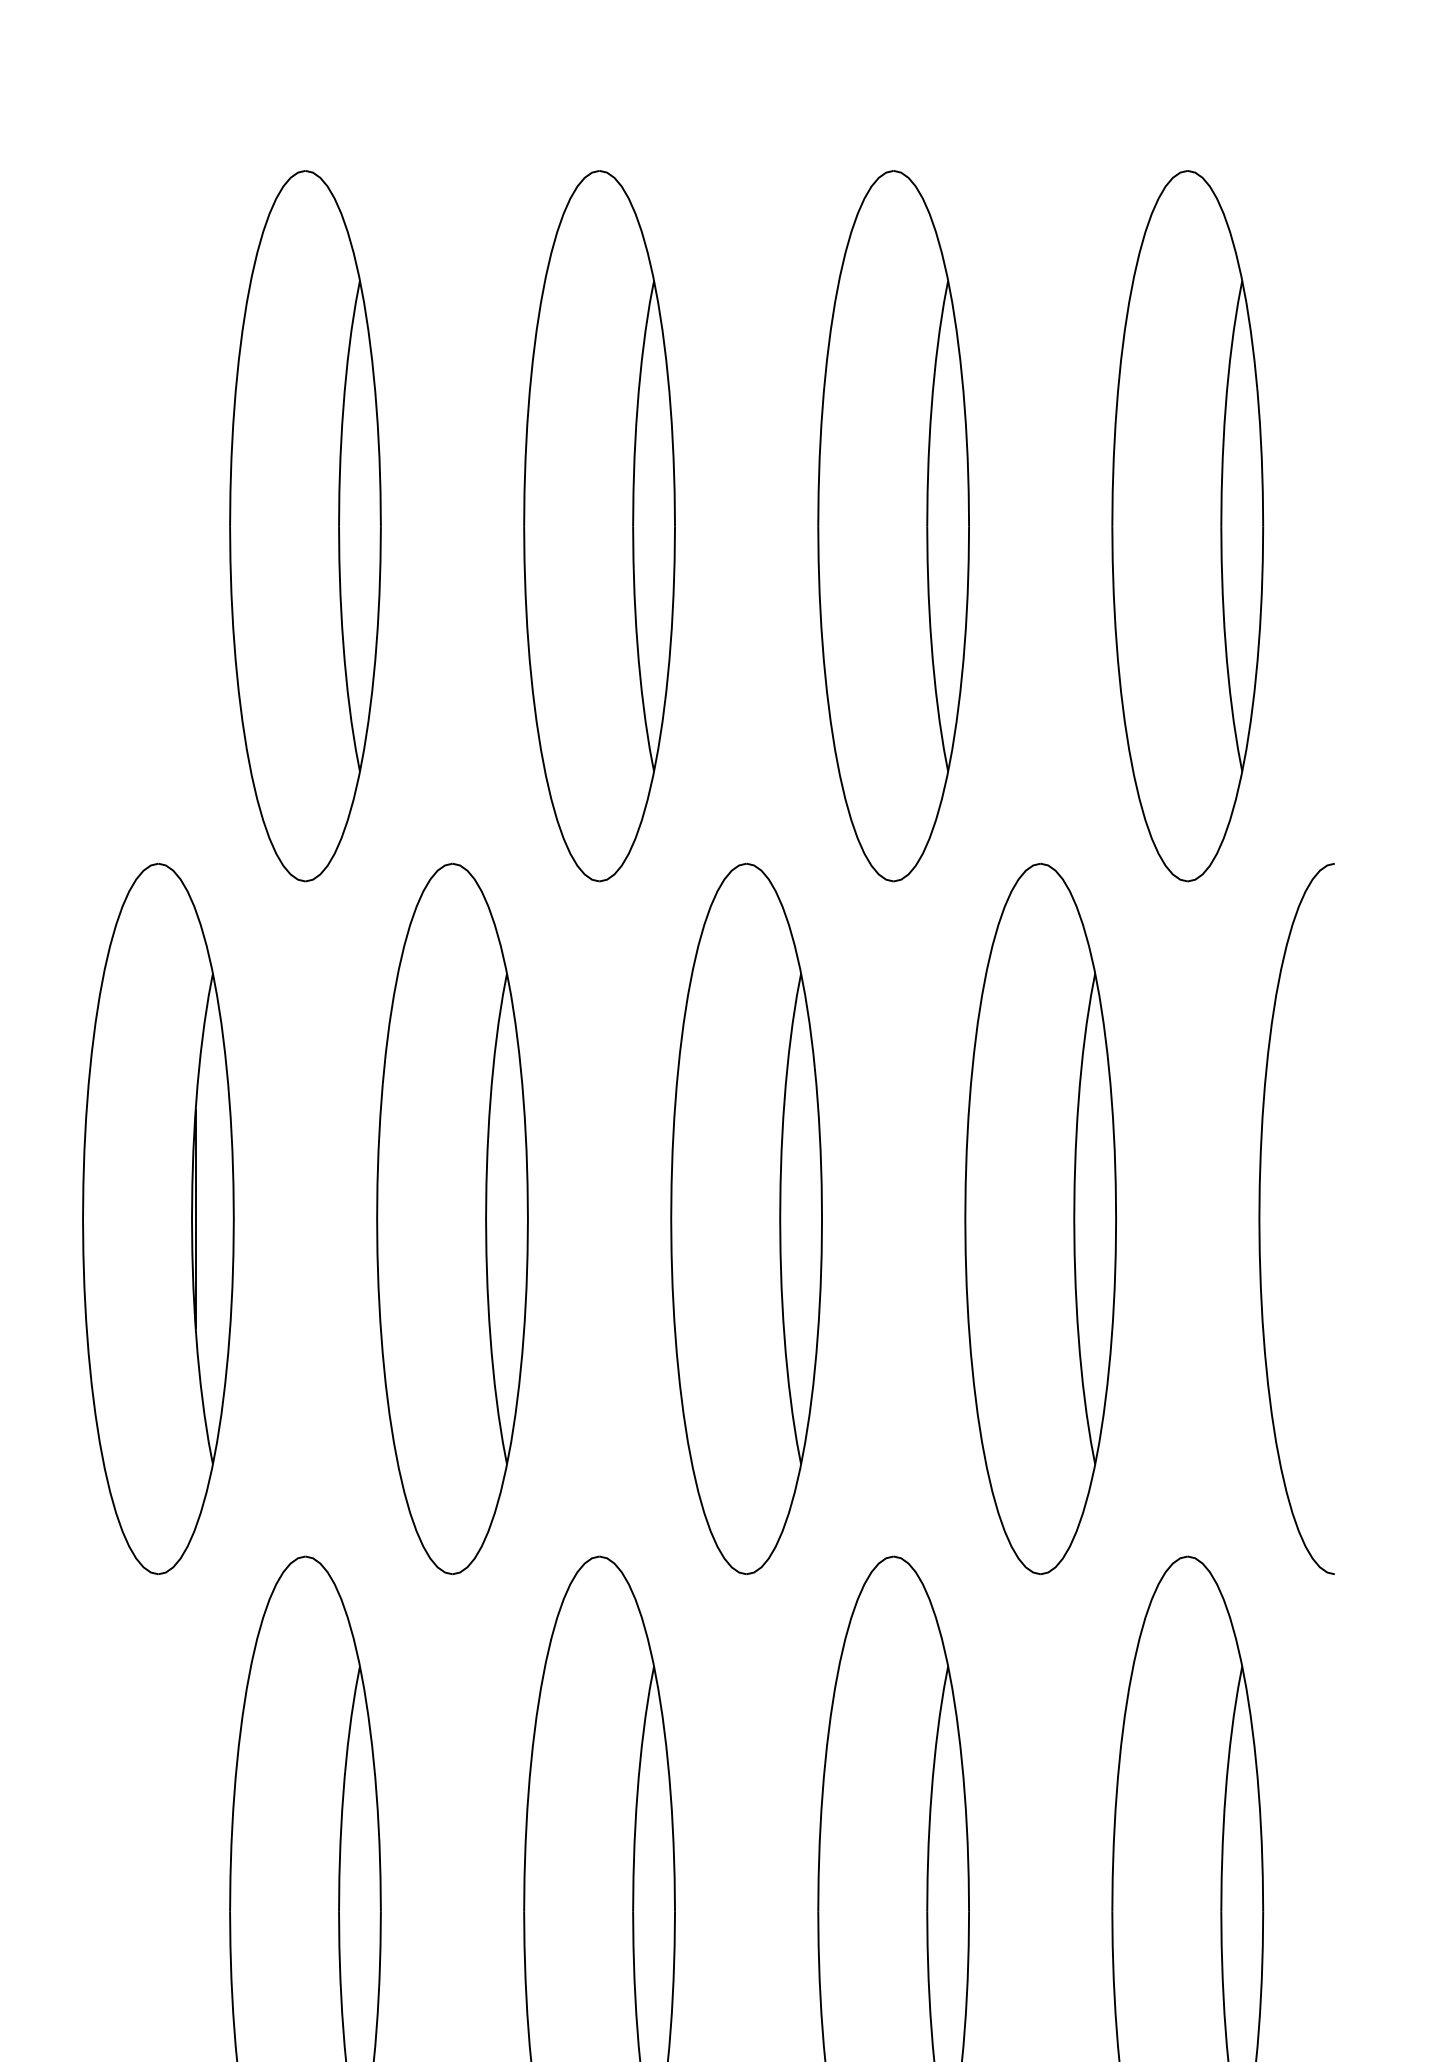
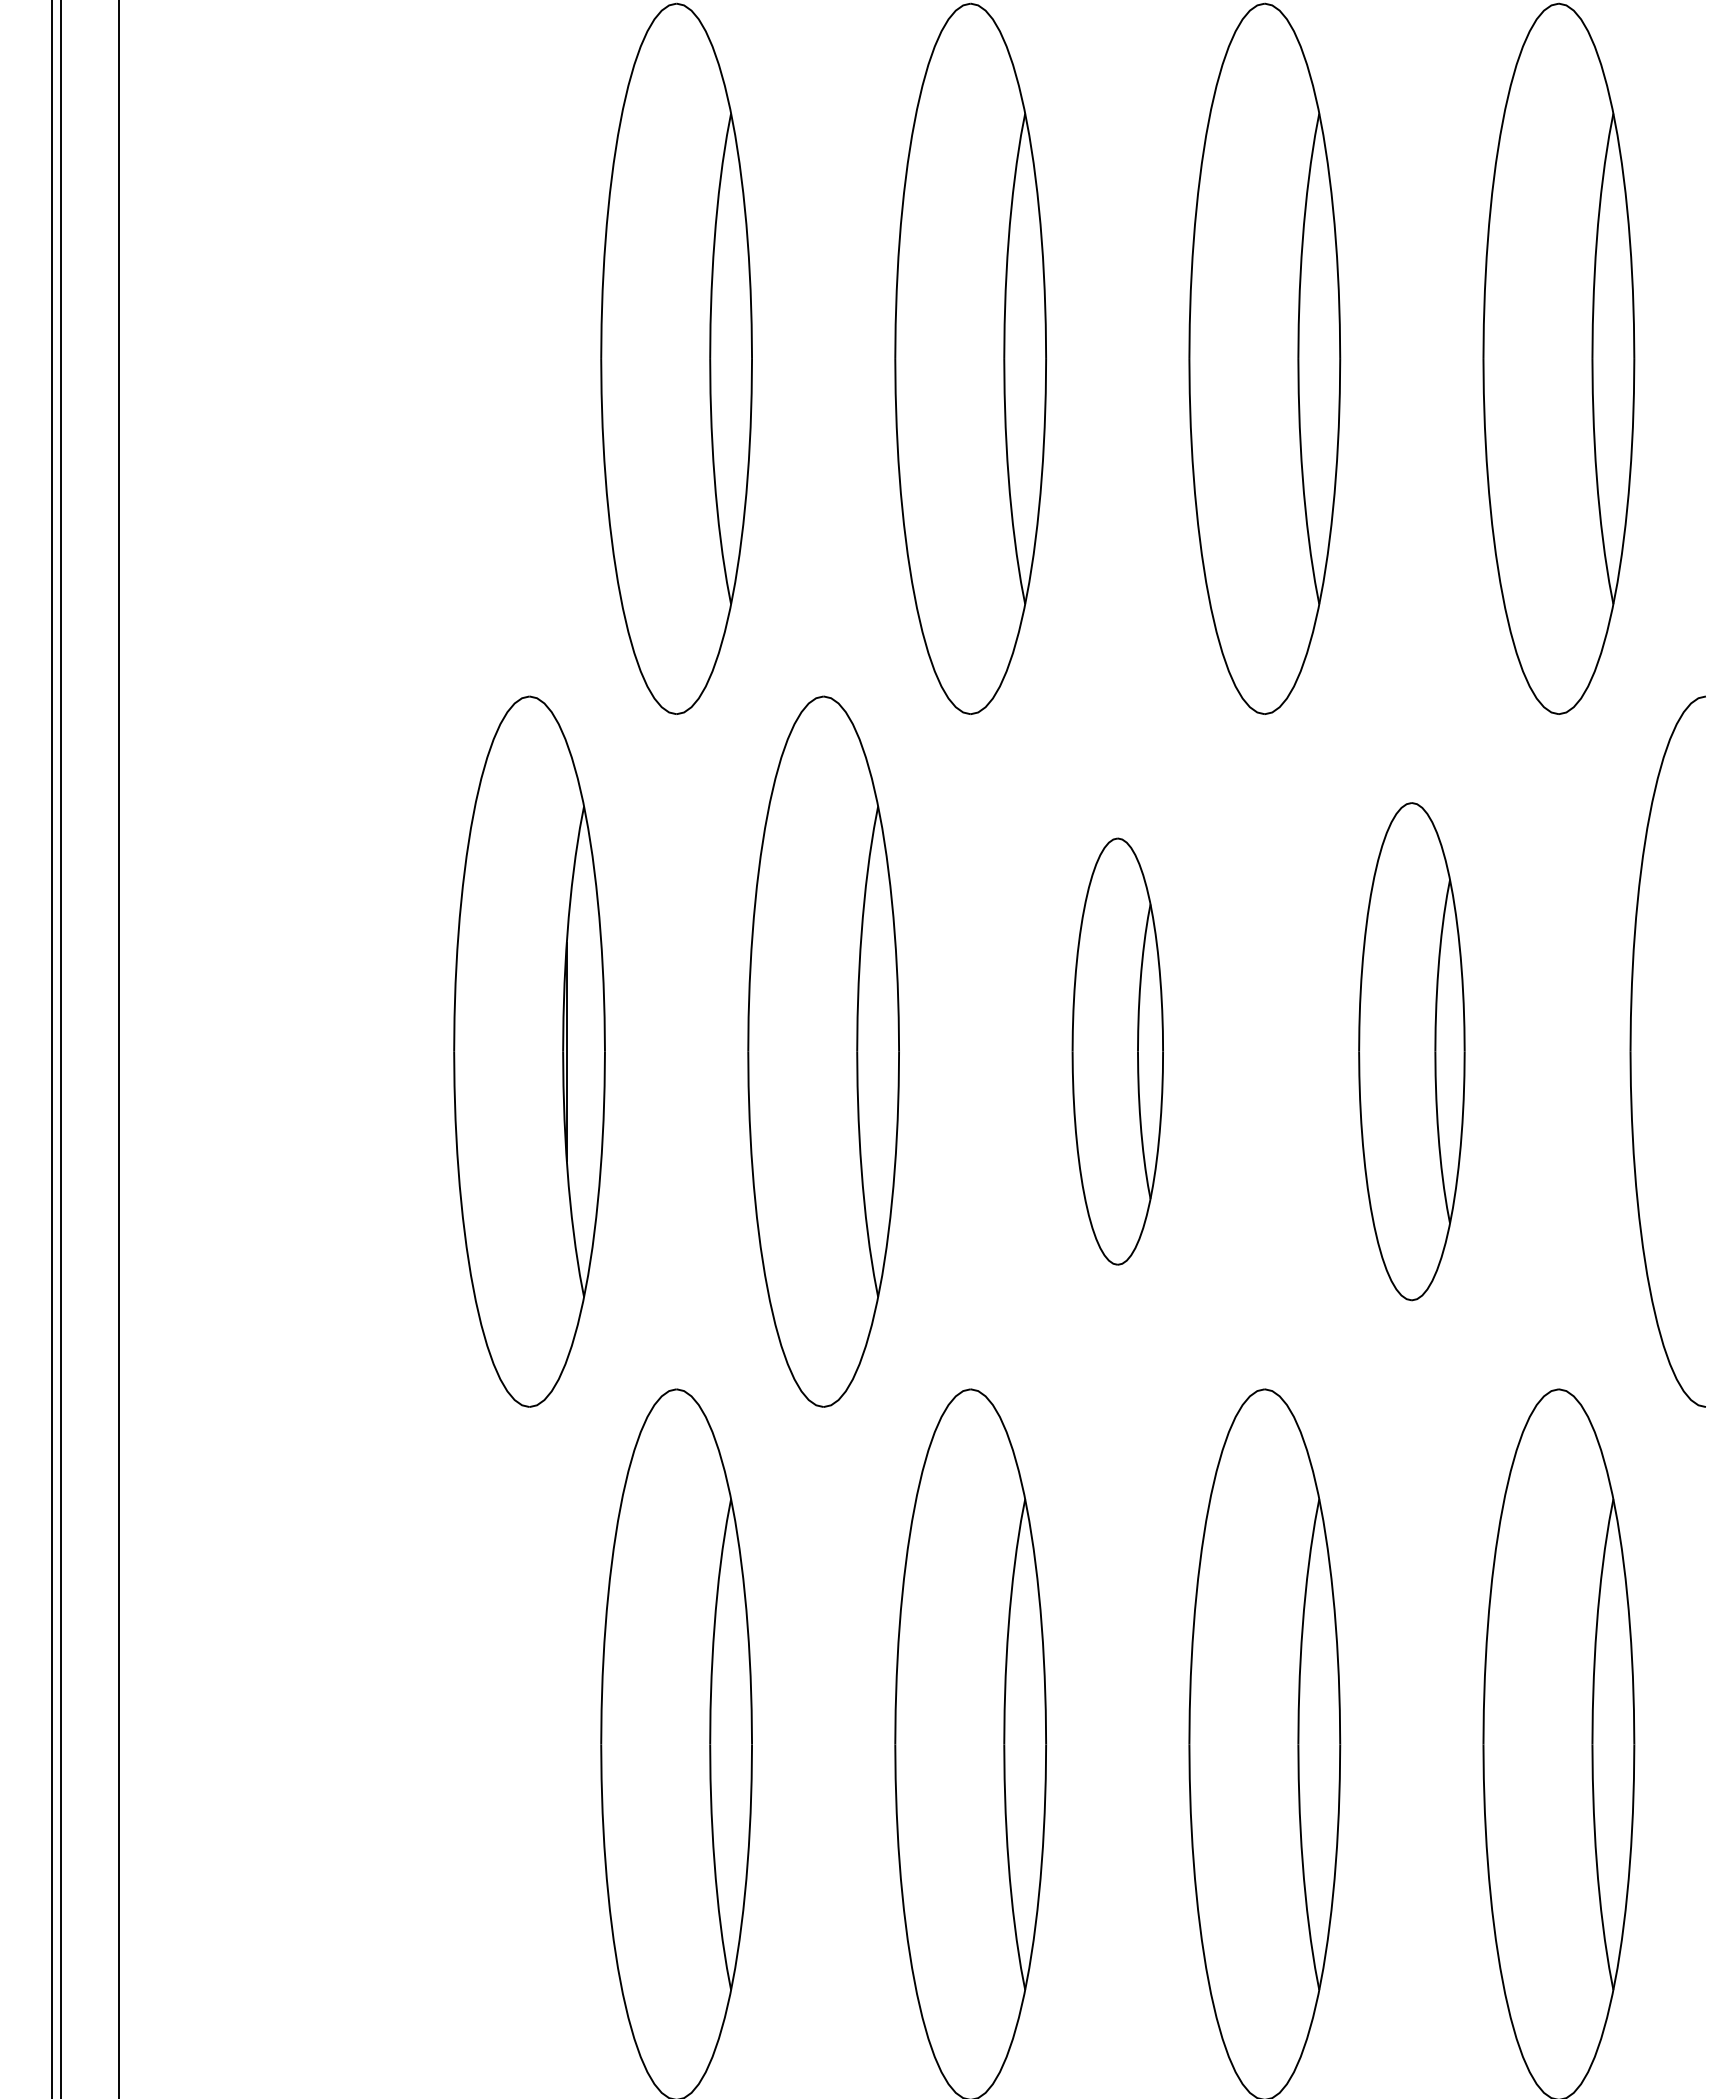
part: (746, 1218) -> (1117, 1051), size x0.6
part: (1040, 1218) -> (1411, 1051), size x0.7

